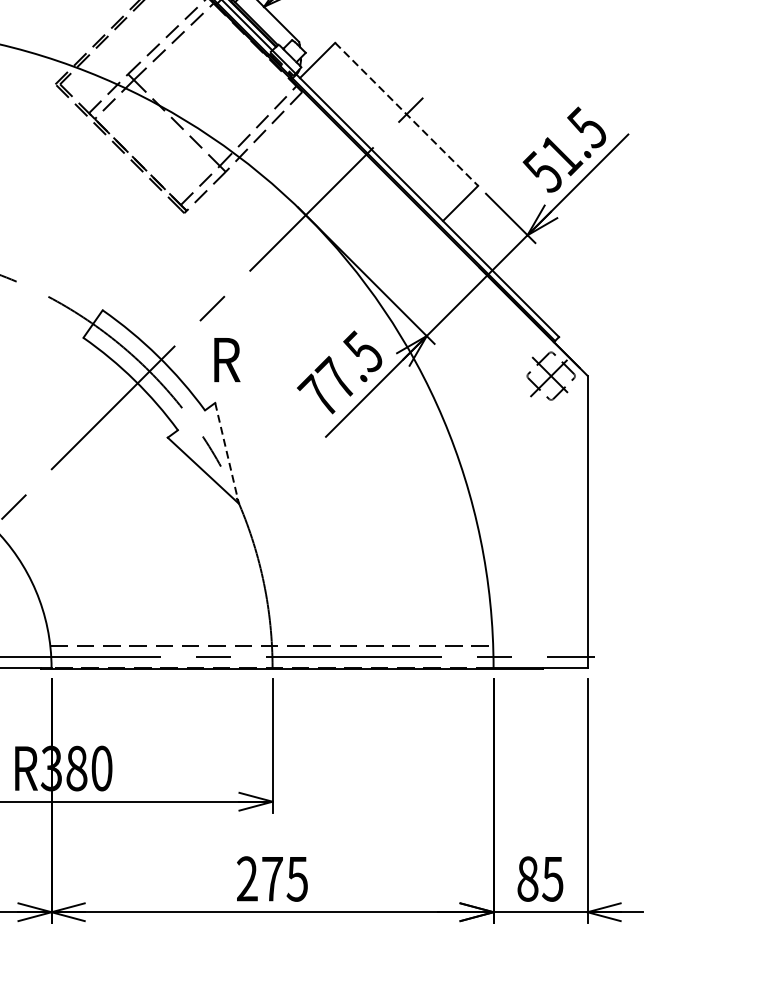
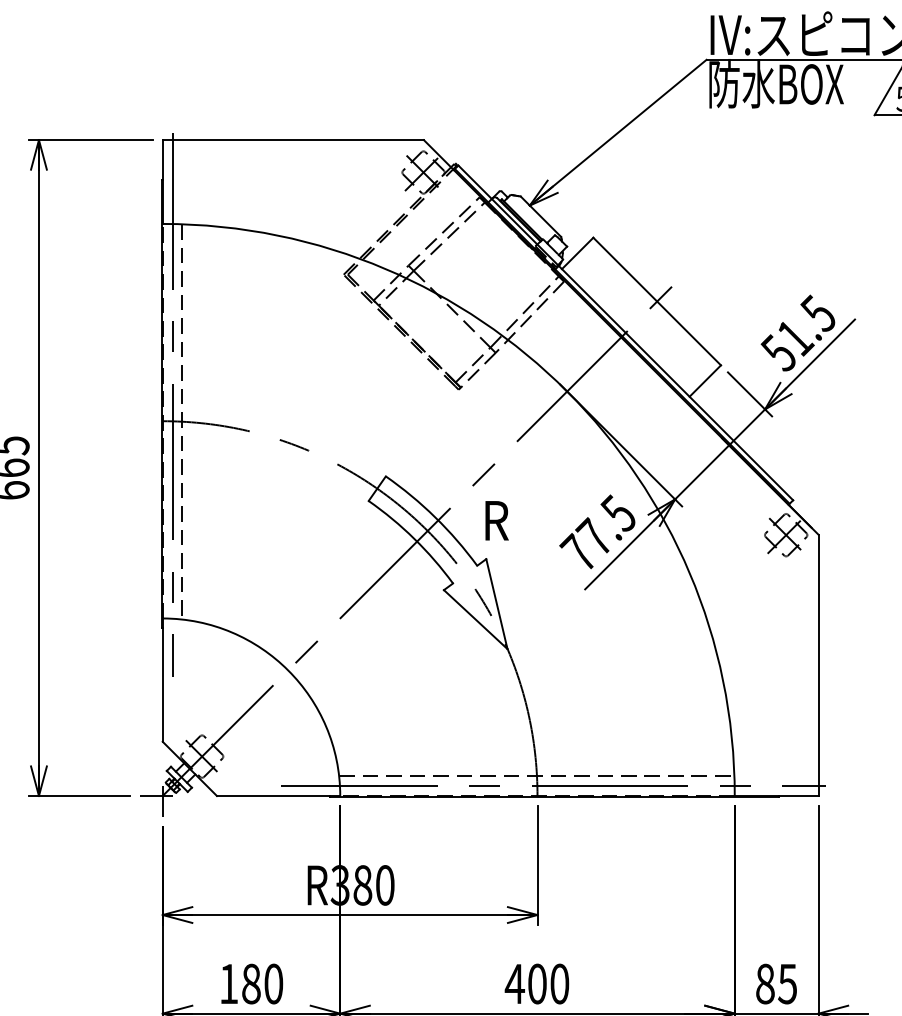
line: (407, 114) -> (657, 301), dashed -> solid
line: (227, 453) -> (497, 604), dashed -> solid
text: (271, 878) -> (536, 983), 275 -> 400

